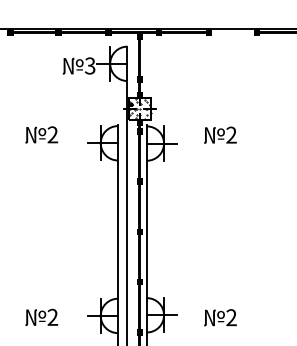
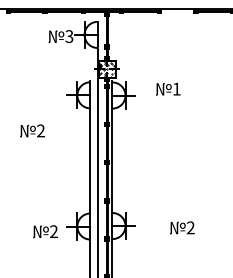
text: (41, 134) -> (32, 130), moved
text: (231, 134) -> (176, 88), 2 -> 1
text: (41, 317) -> (45, 231), moved
text: (220, 317) -> (182, 227), moved

